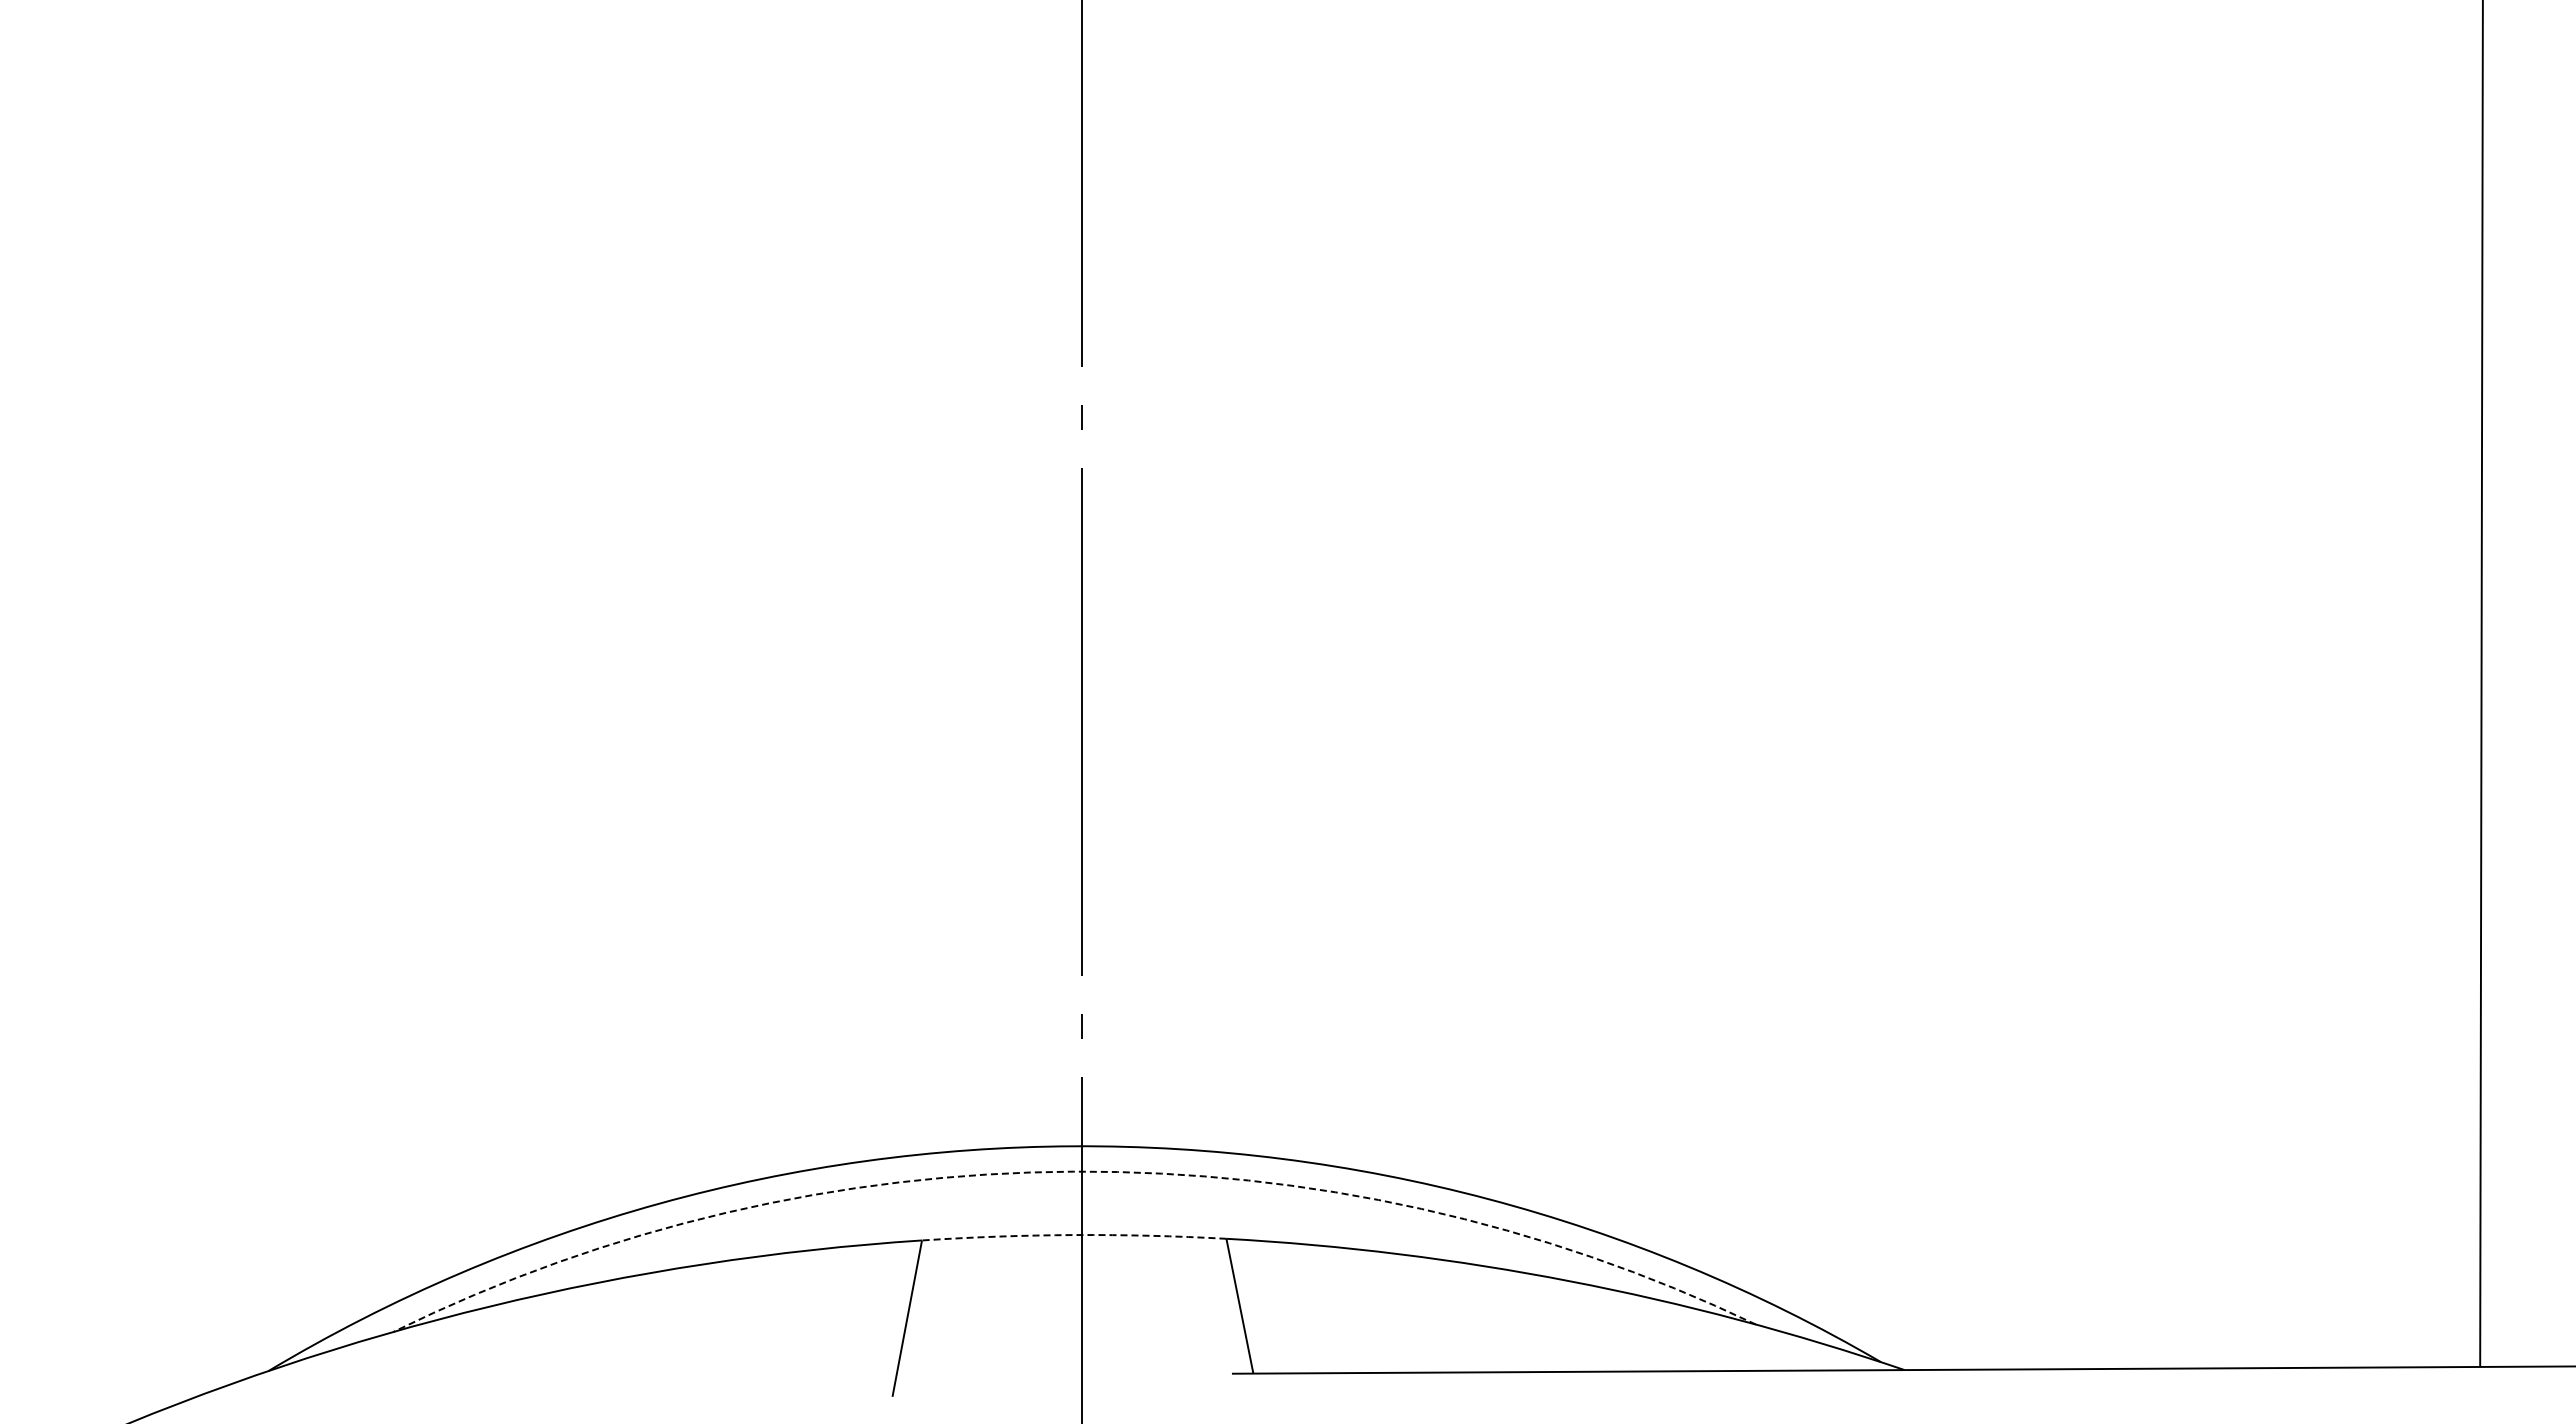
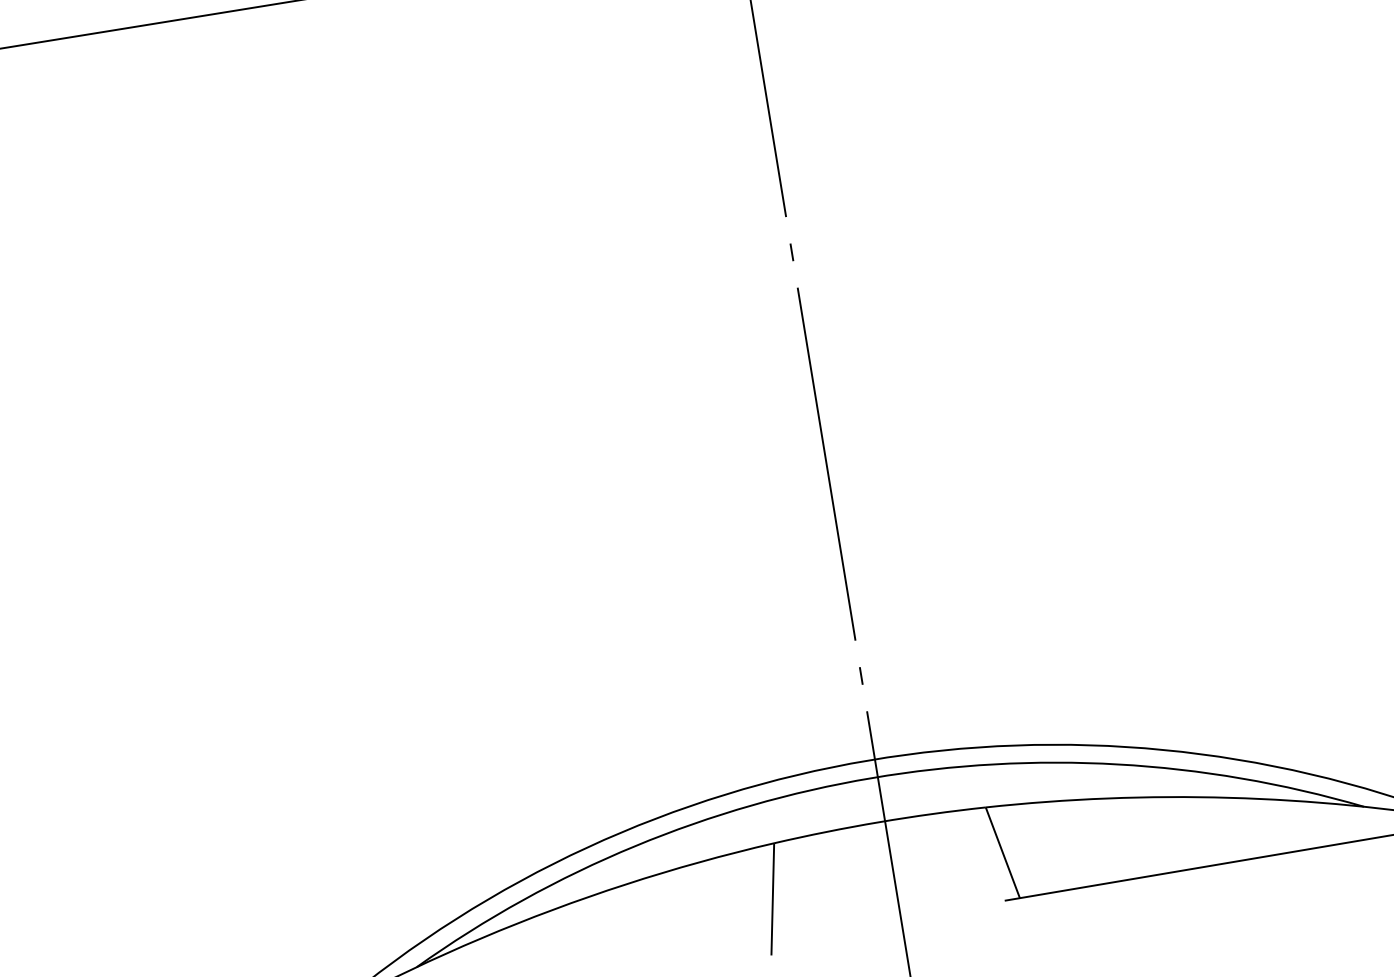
arc: (1073, 1171) -> (871, 778), dashed -> solid
arc: (1074, 1235) -> (879, 822), dashed -> solid

